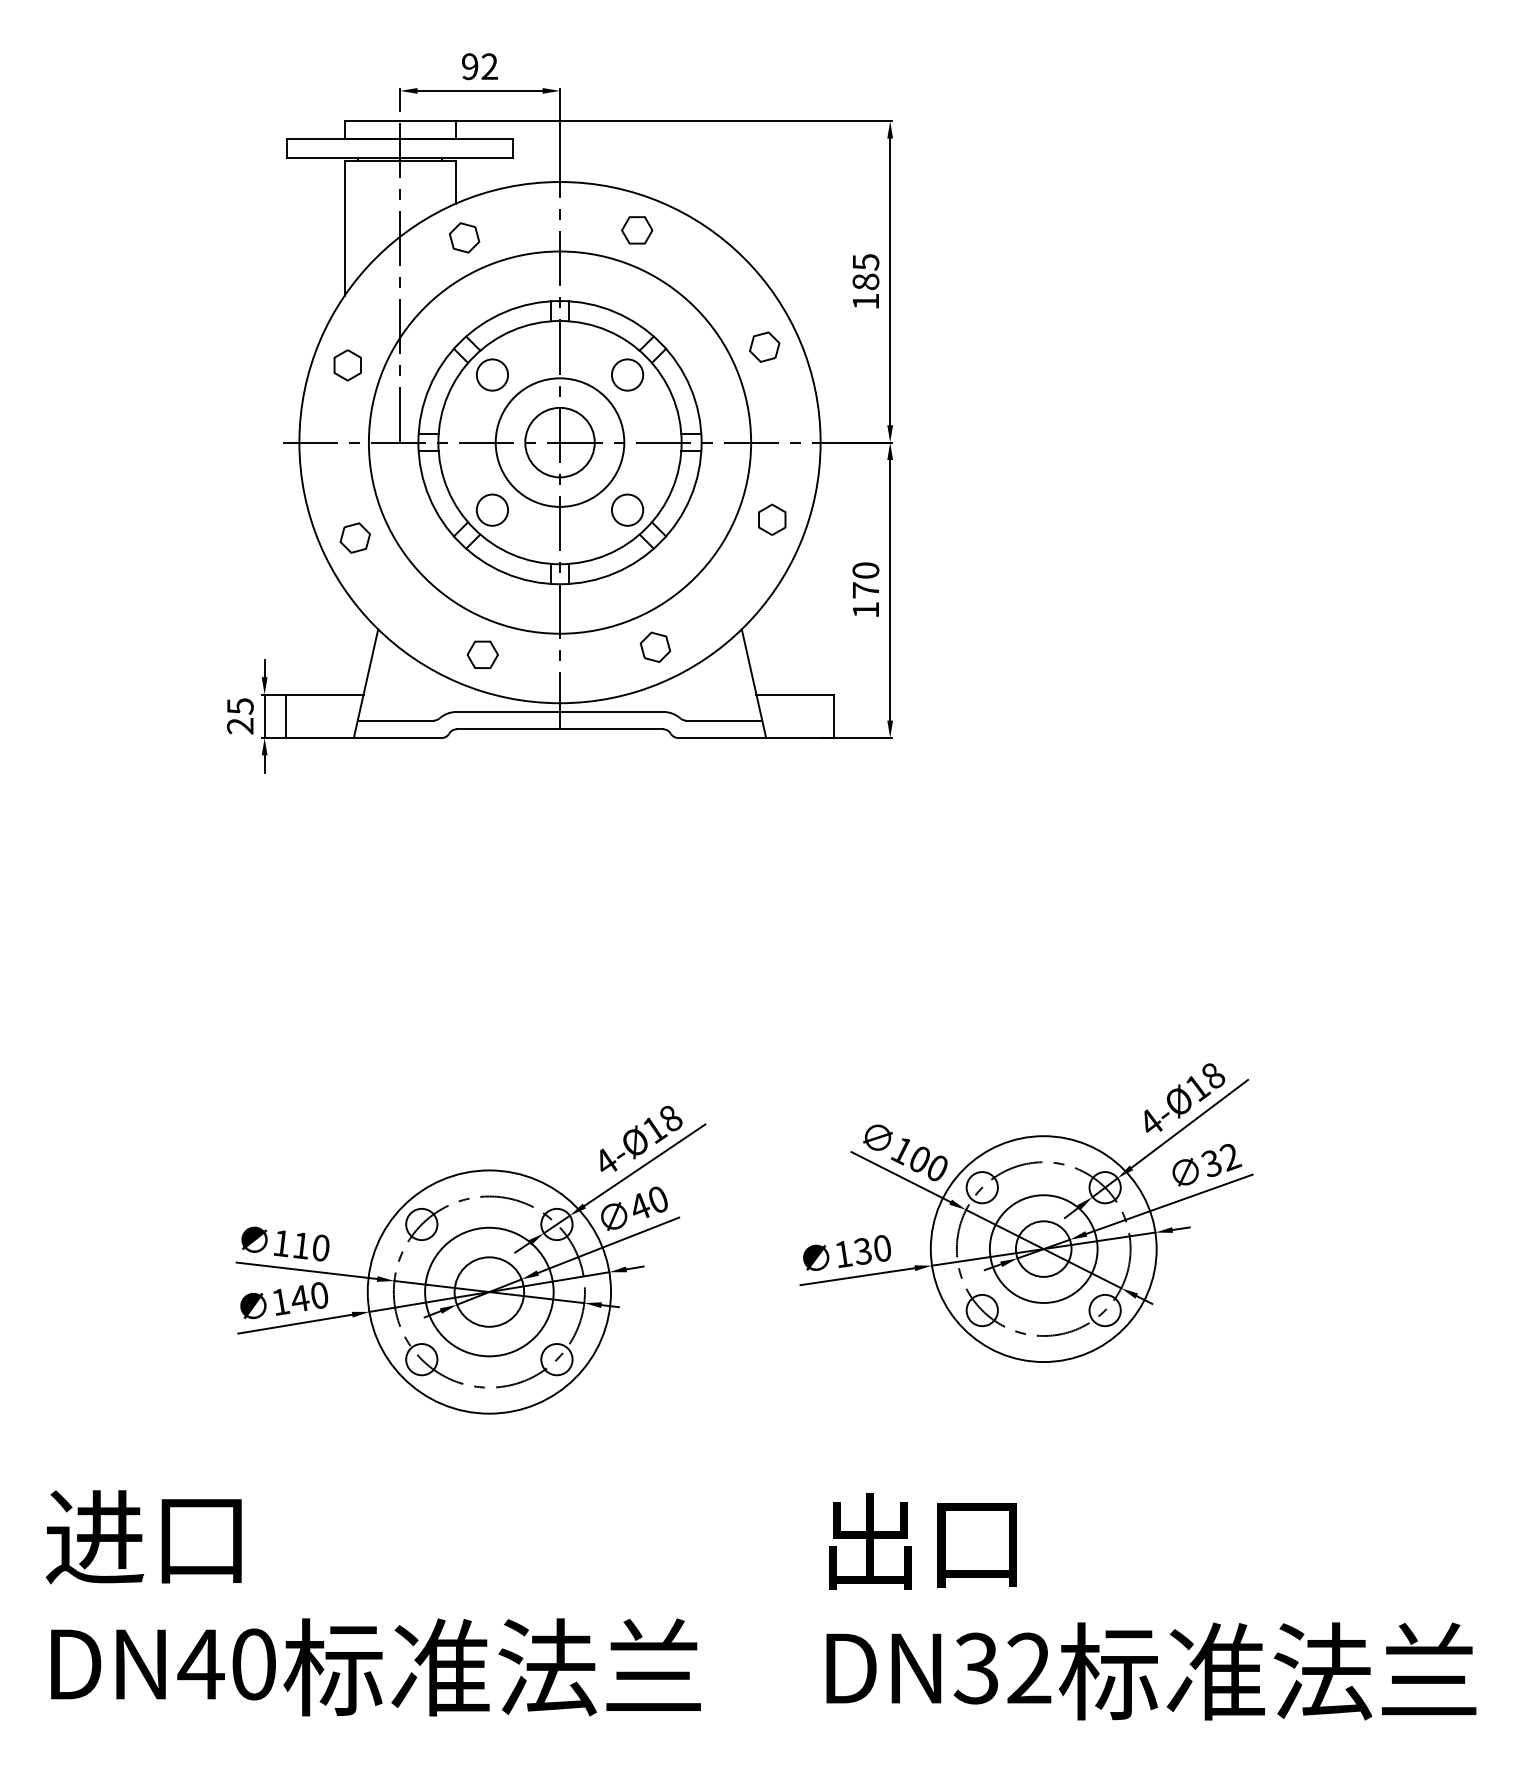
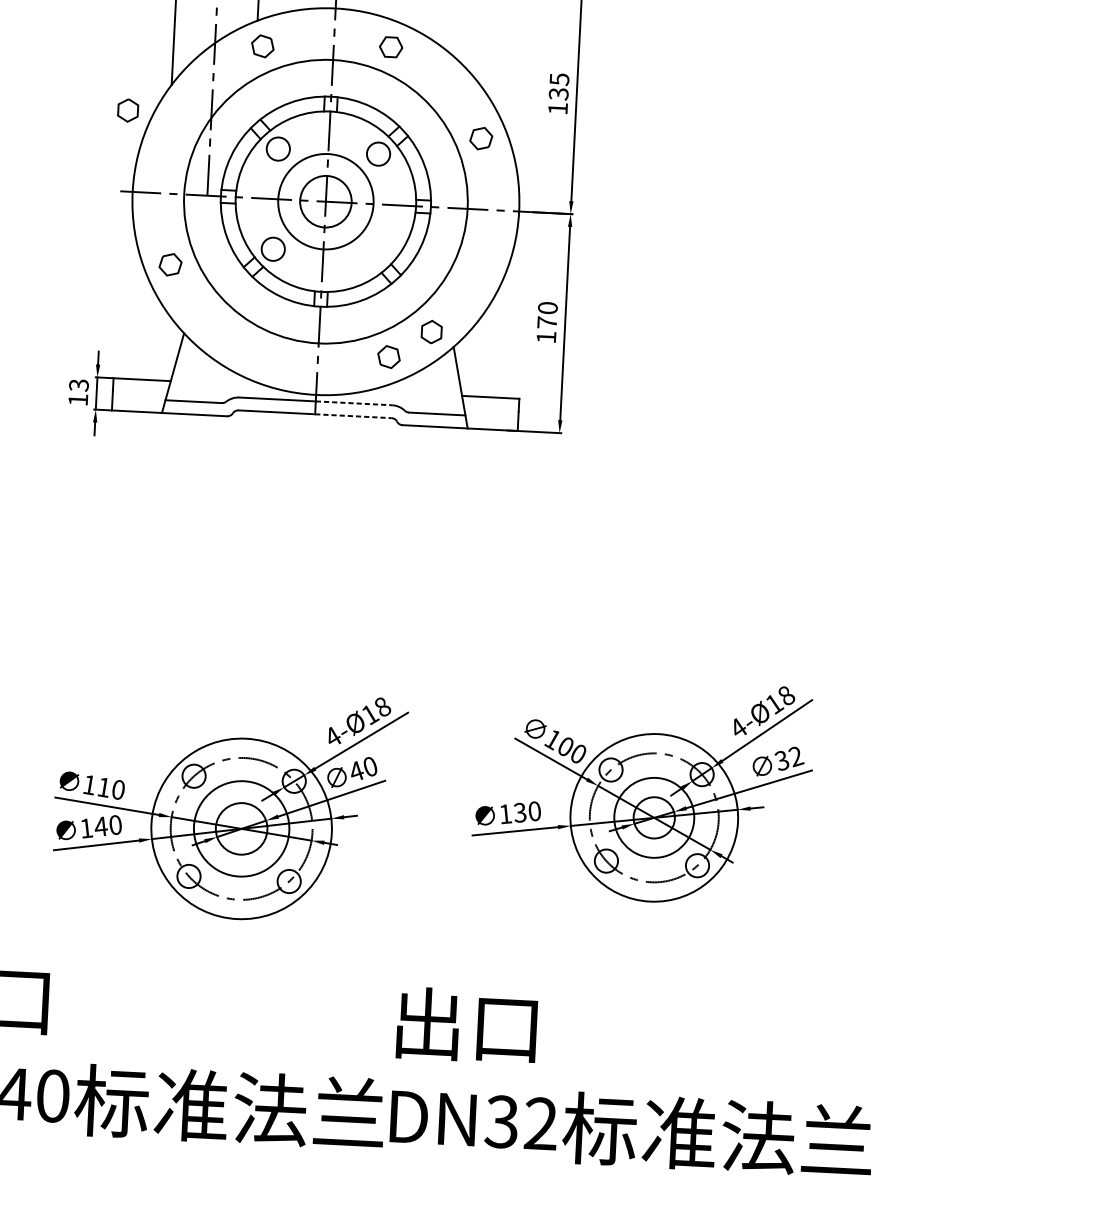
text: (865, 281) -> (558, 93), 185 -> 135
part: (347, 365) -> (127, 110), moved
circle: (627, 509) -> (373, 253), removed
part: (772, 519) -> (431, 331), moved
part: (482, 654) -> (260, 355), removed
line: (611, 711) -> (353, 403), solid -> dashed
text: (240, 716) -> (78, 392), 25 -> 13
line: (611, 729) -> (353, 416), solid -> dashed
text: (1151, 1606) -> (634, 1082), moved

